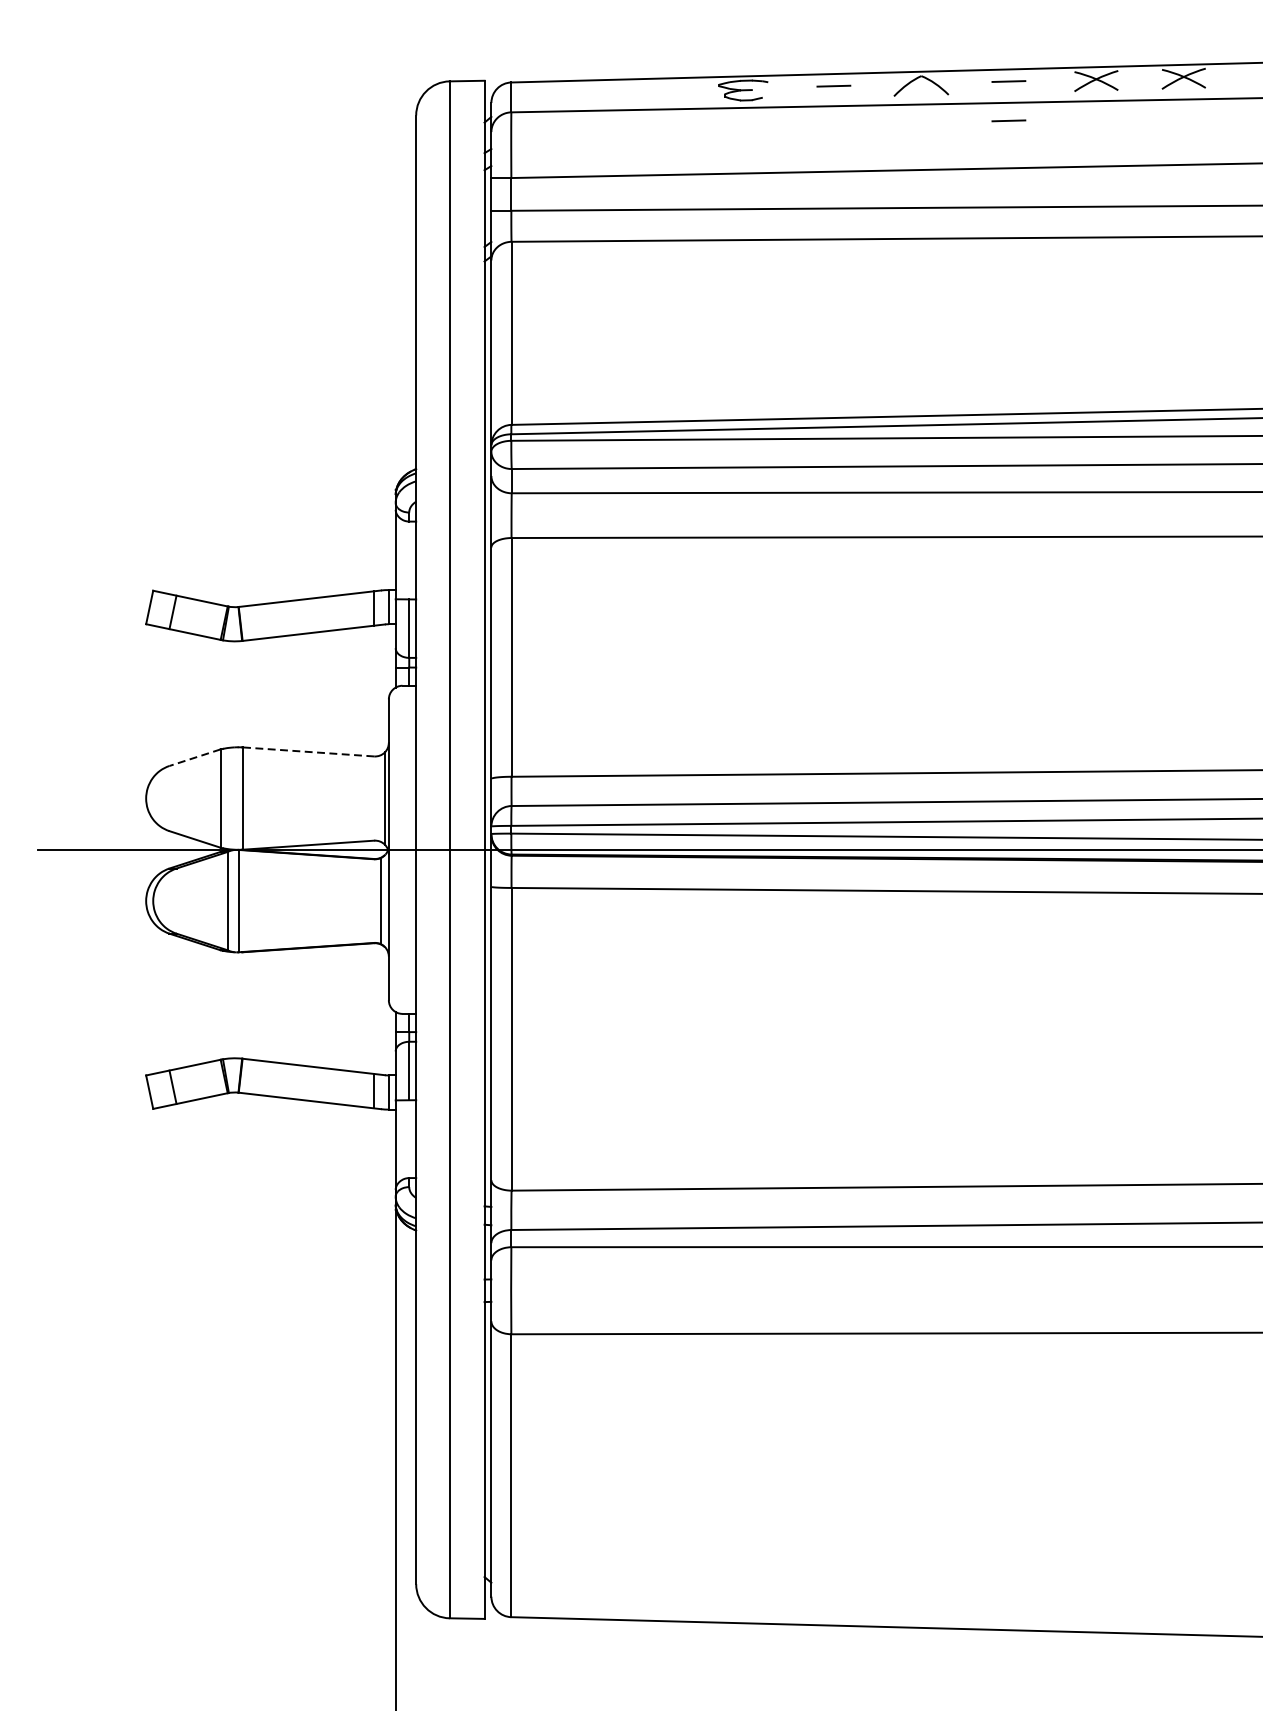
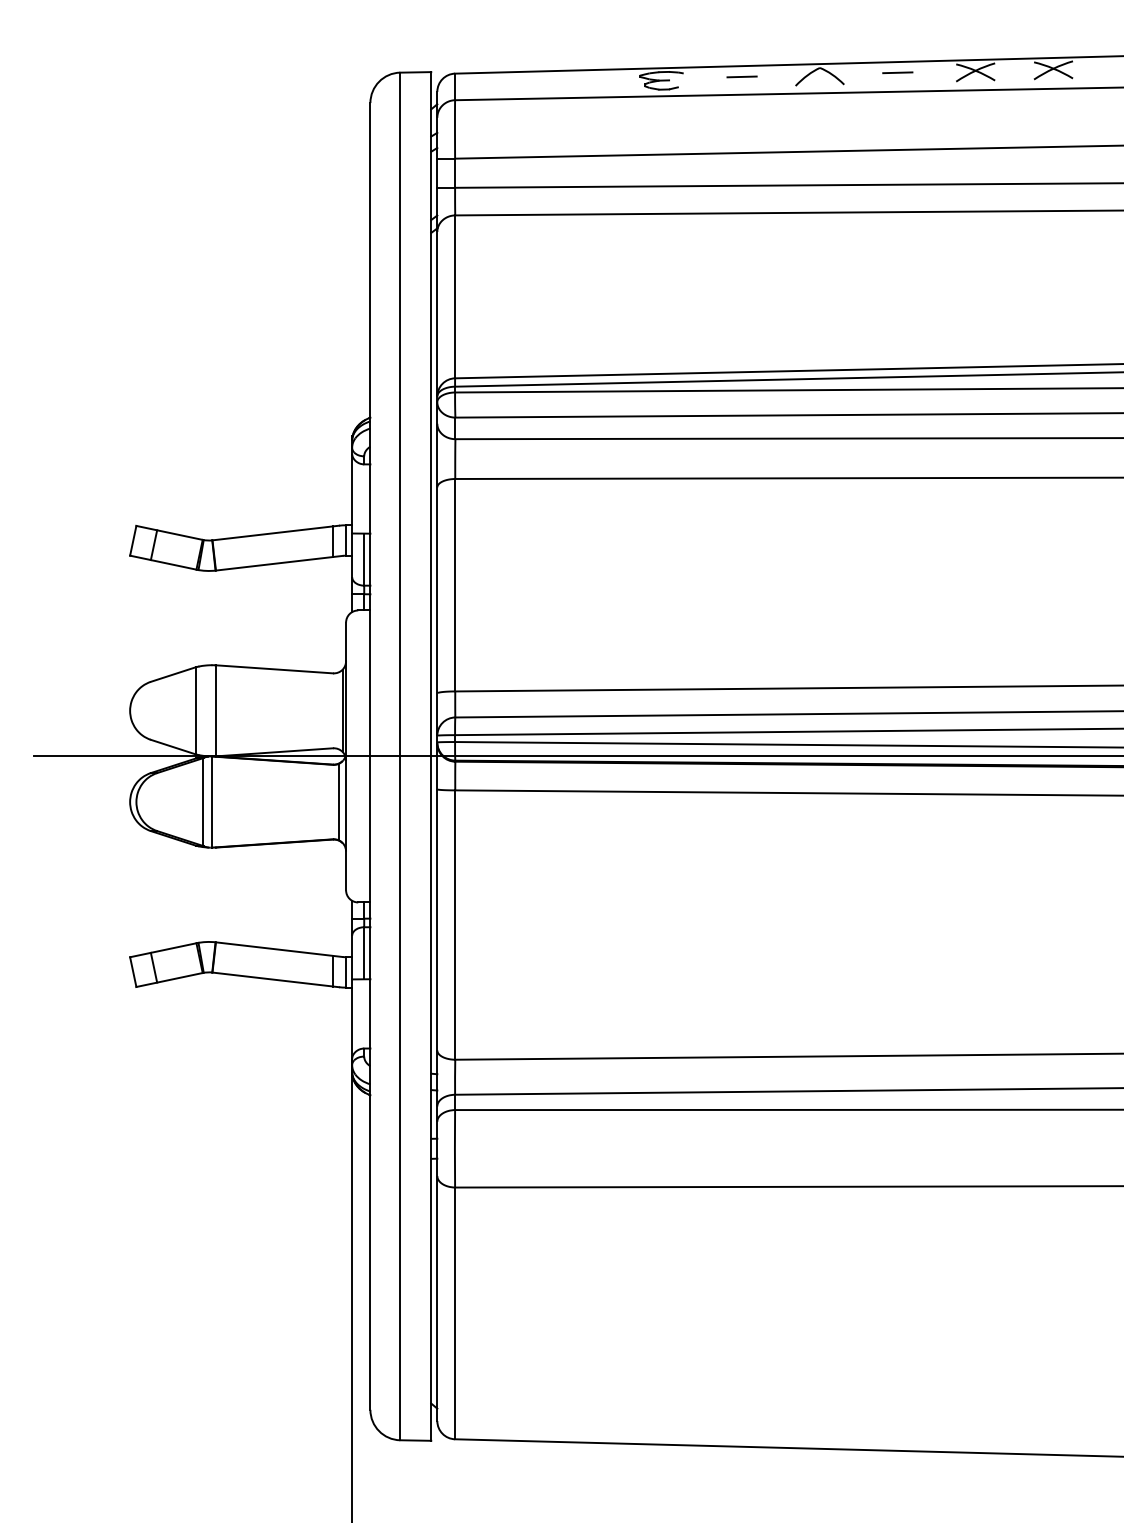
line: (1008, 120) -> (897, 107), removed
line: (308, 752) -> (274, 669), dashed -> solid
line: (194, 757) -> (173, 674), dashed -> solid

